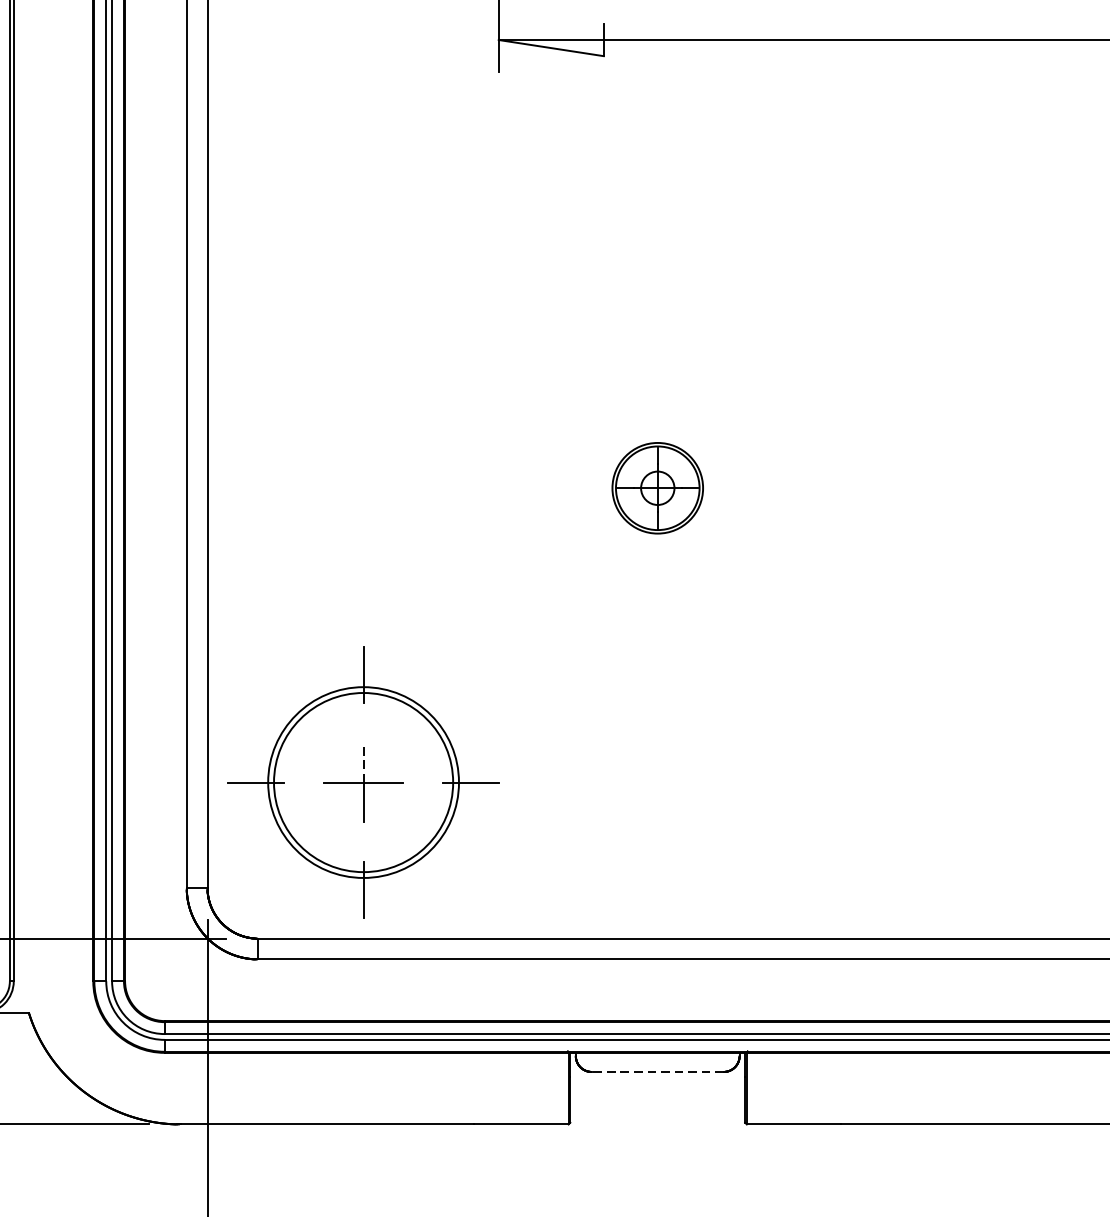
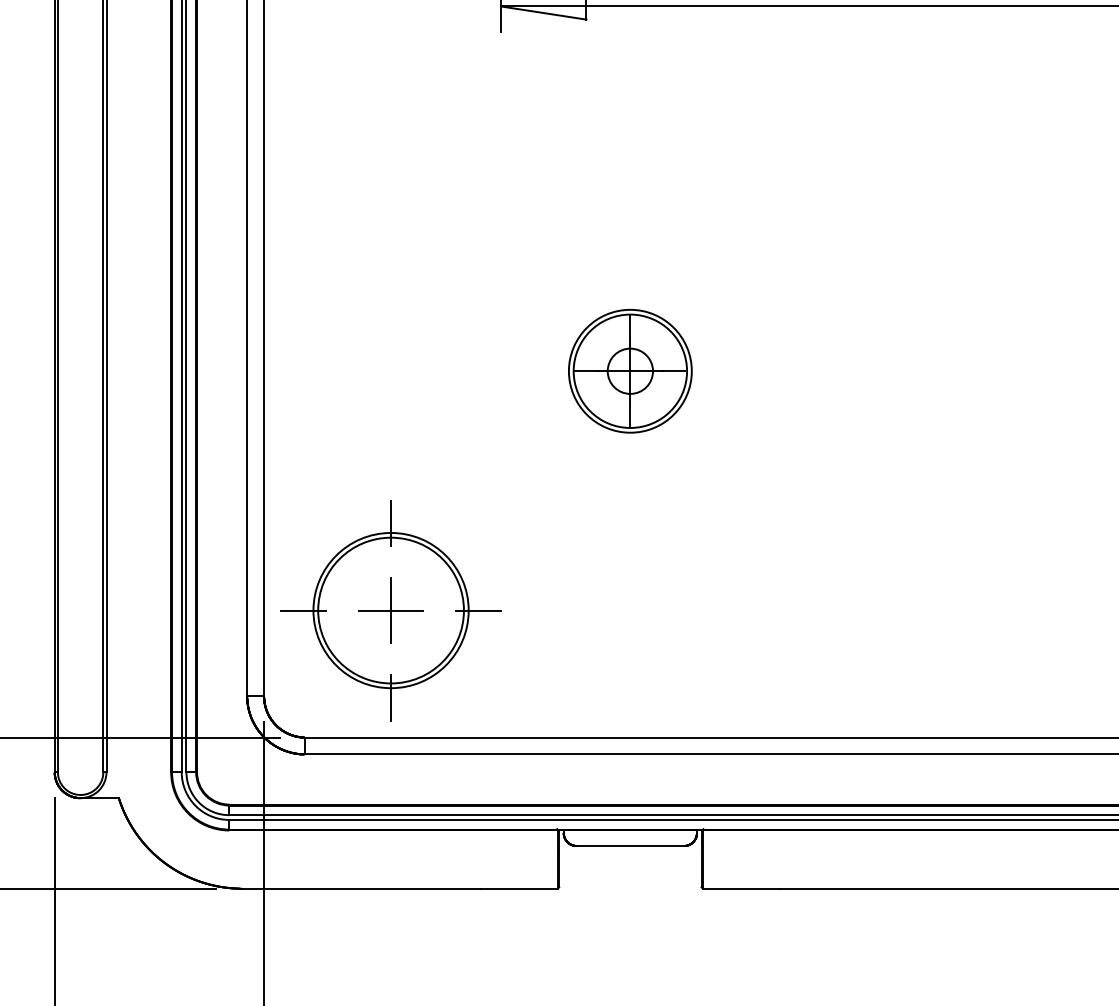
part: (657, 487) -> (630, 370), size x1.67
line: (364, 761) -> (391, 593), dashed -> solid
line: (657, 1072) -> (630, 846), dashed -> solid

